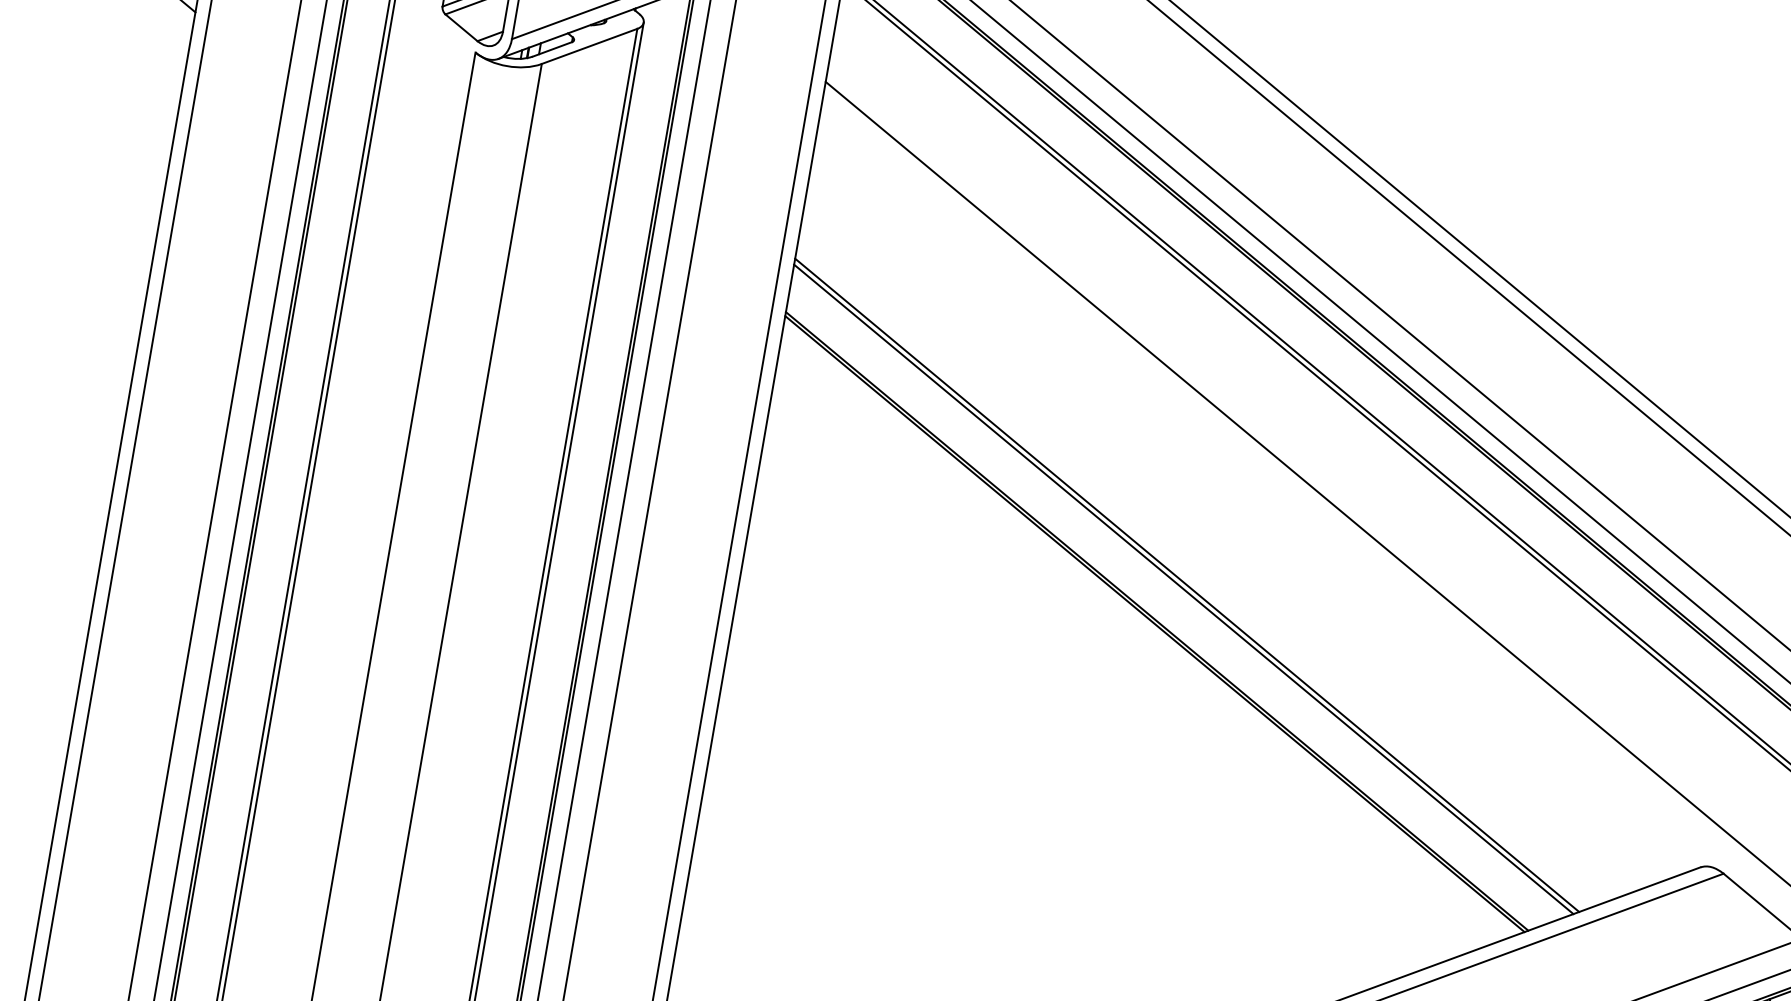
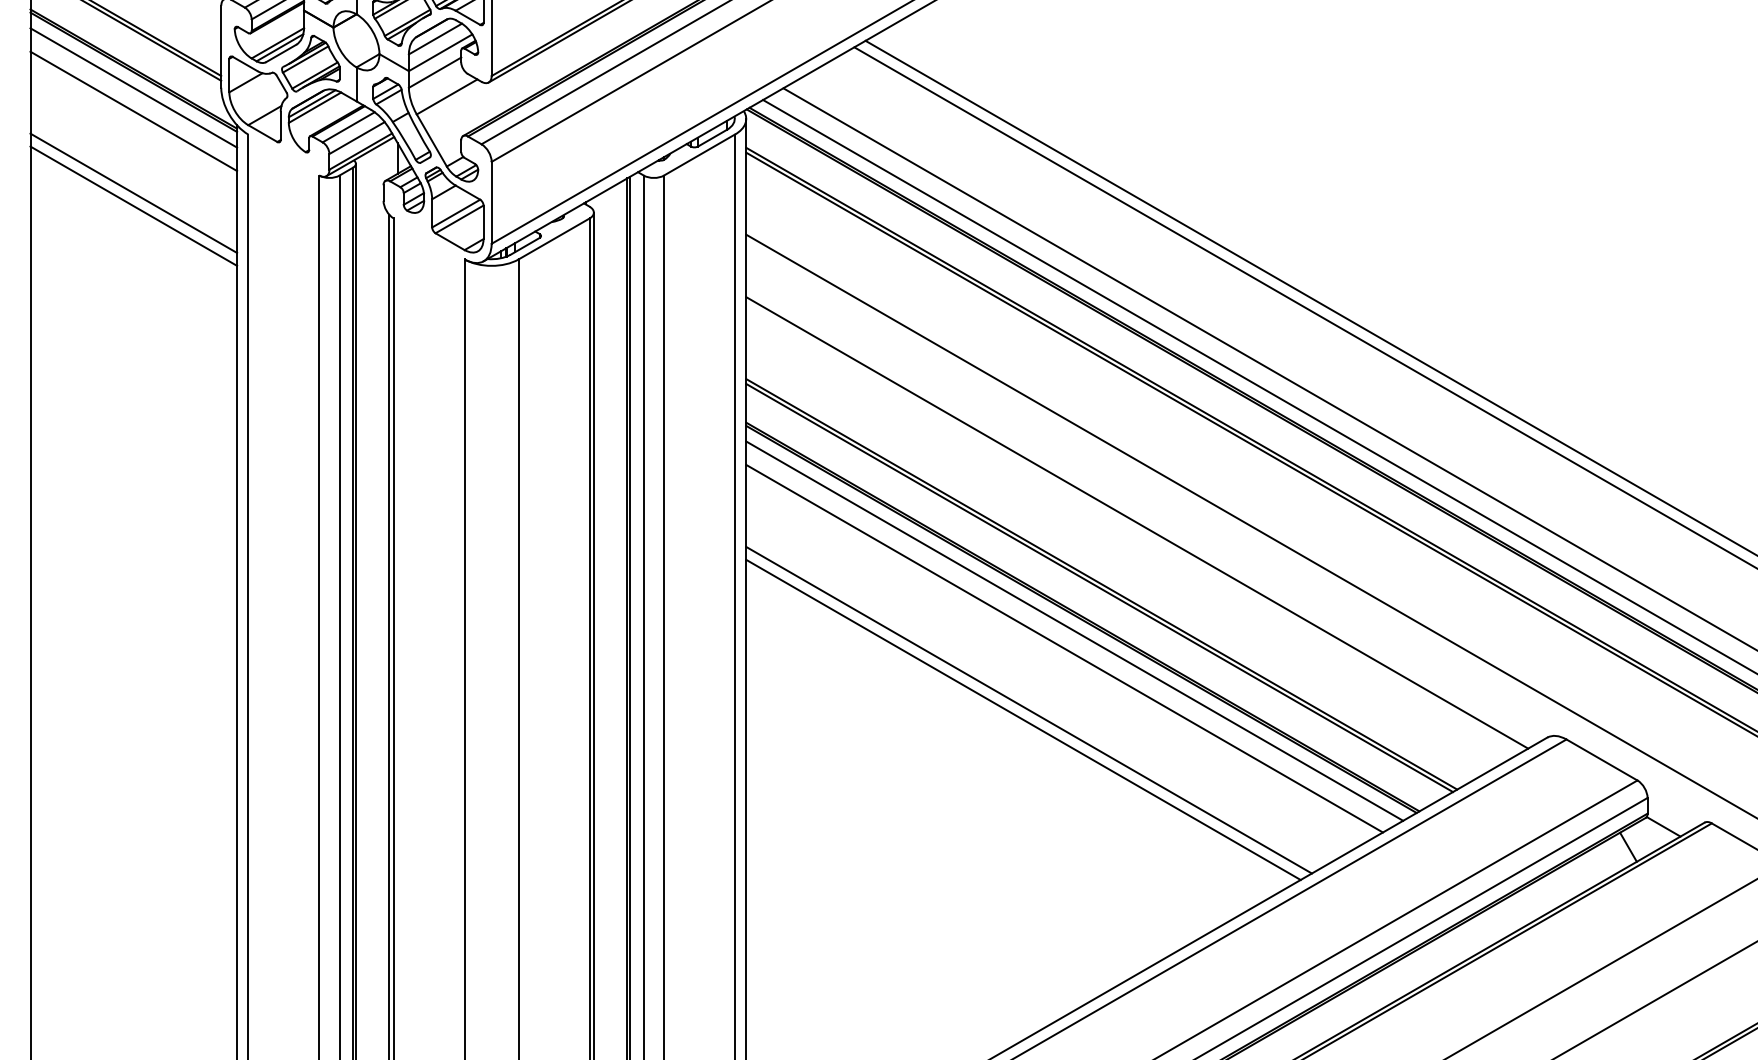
line: (1244, 517) -> (1137, 522), added
line: (1144, 636) -> (1074, 630), added
line: (1127, 656) -> (1064, 648), added
line: (1070, 723) -> (1028, 709), added
line: (1062, 734) -> (1023, 719), added

